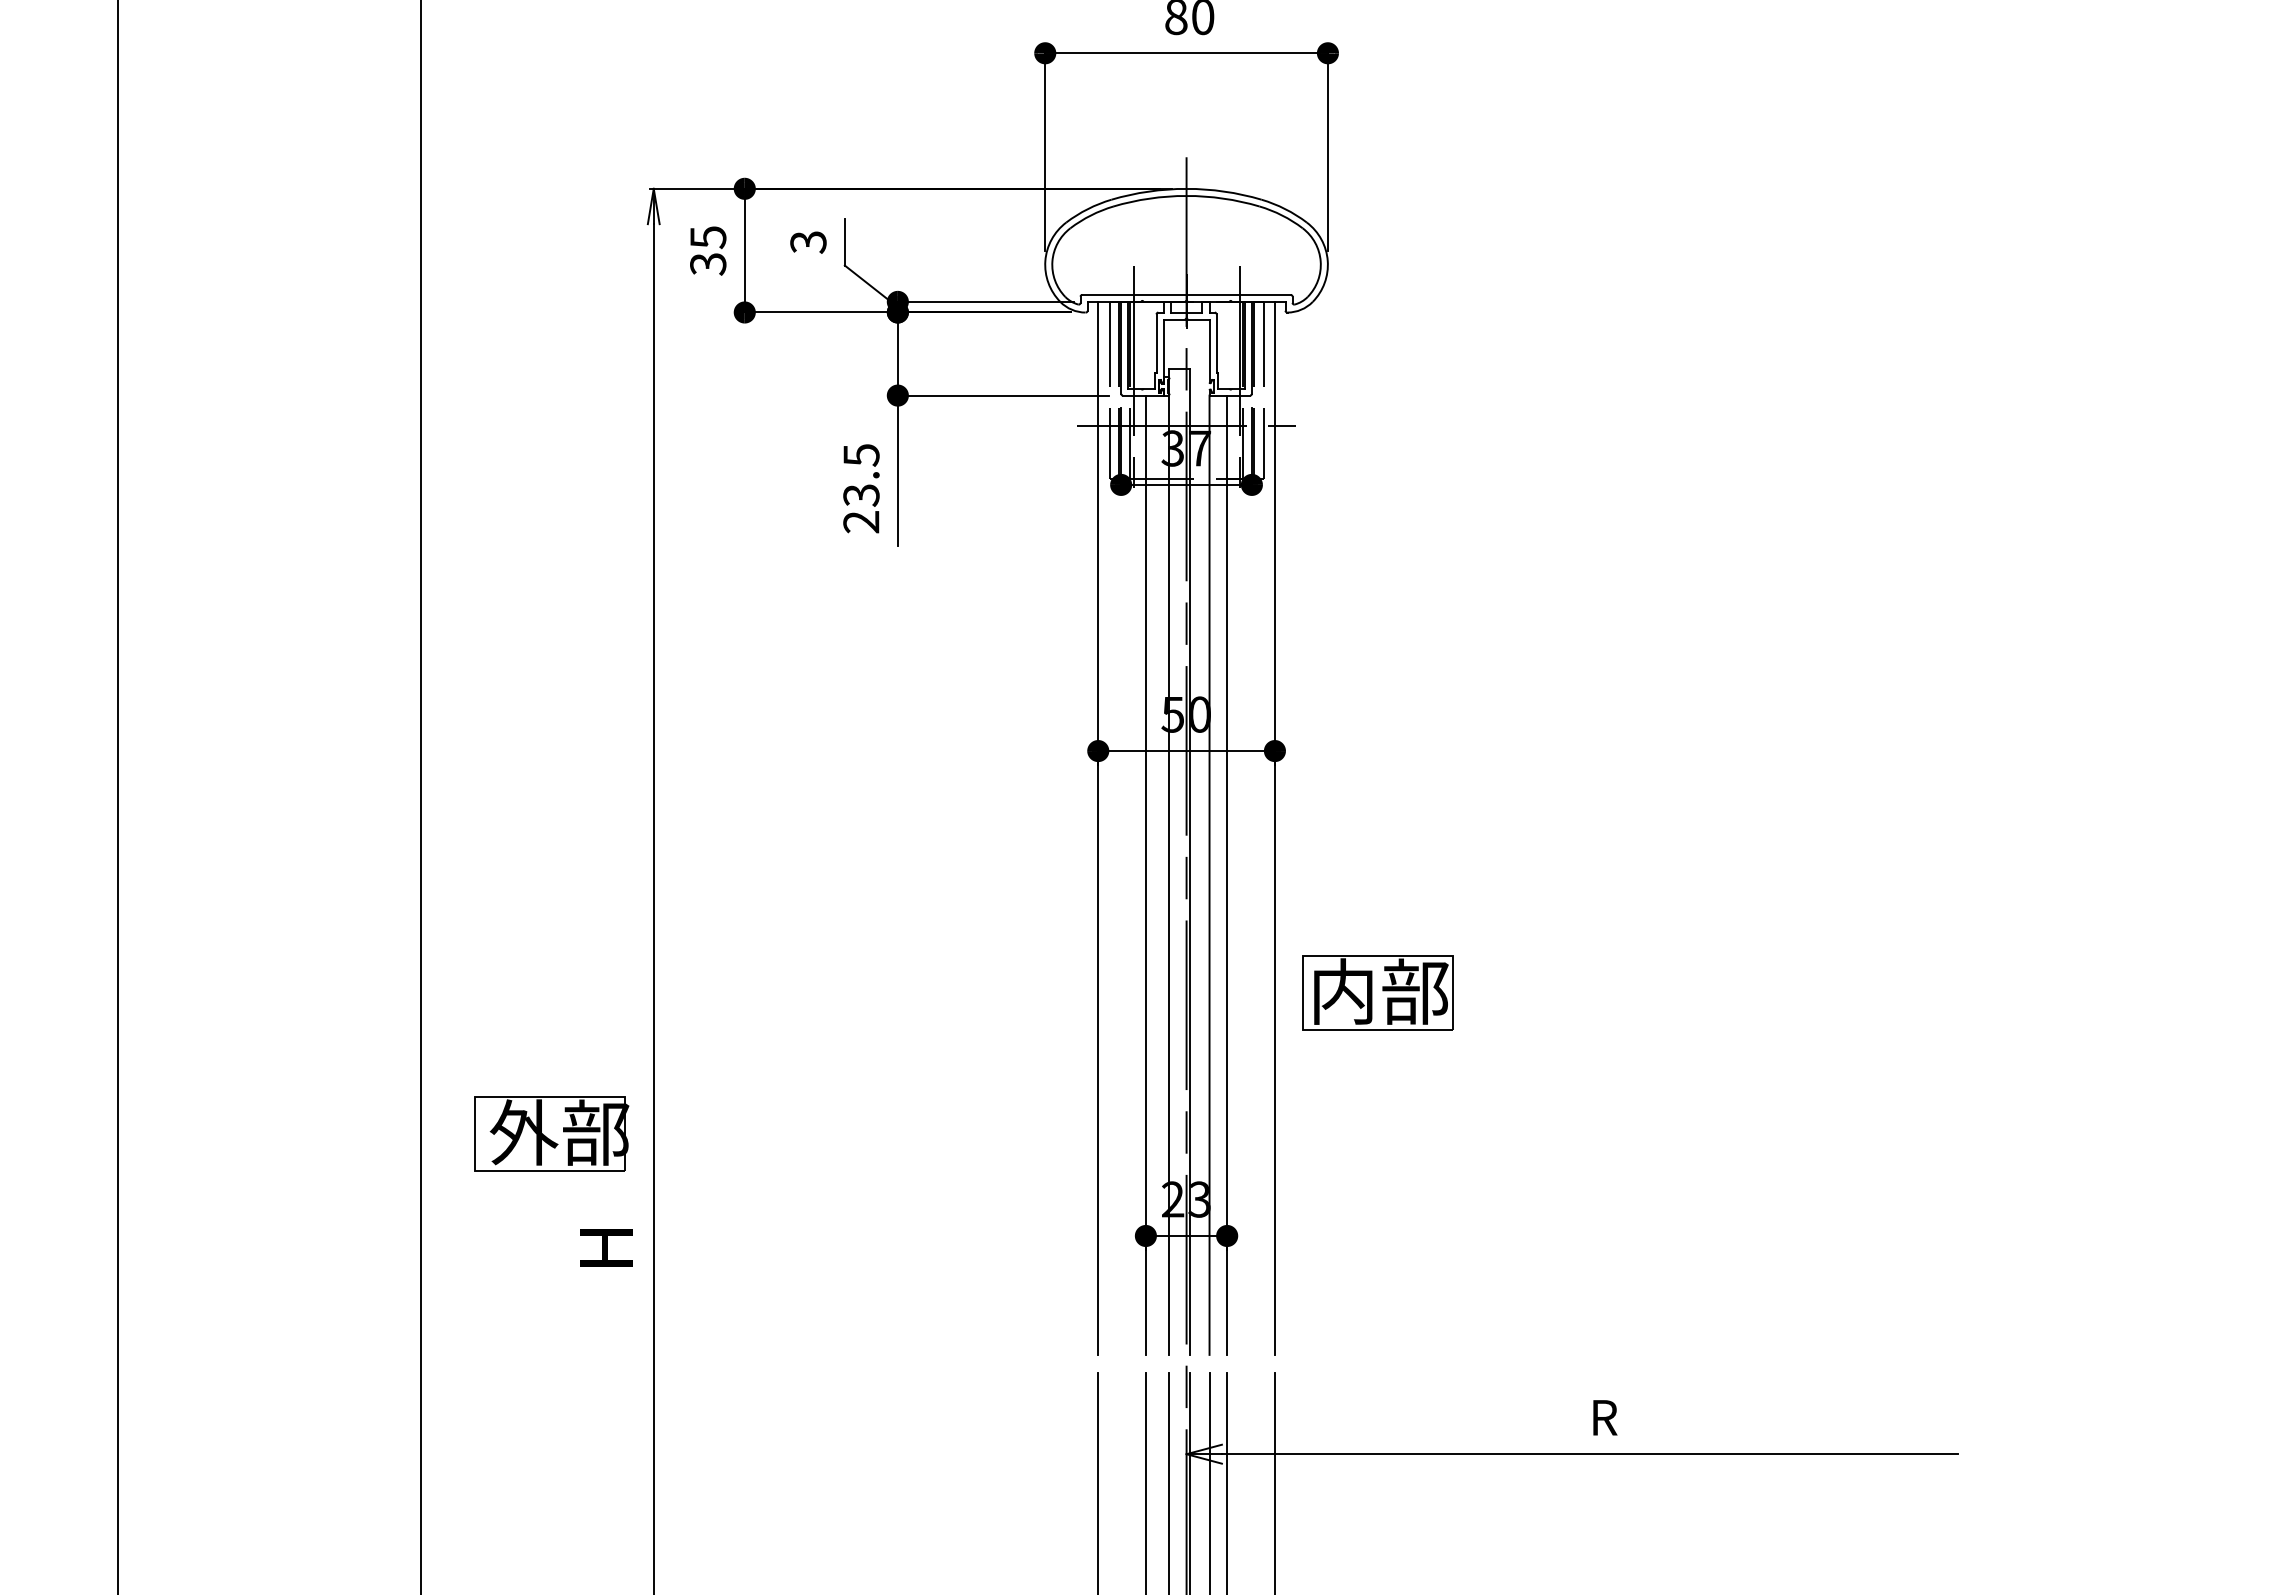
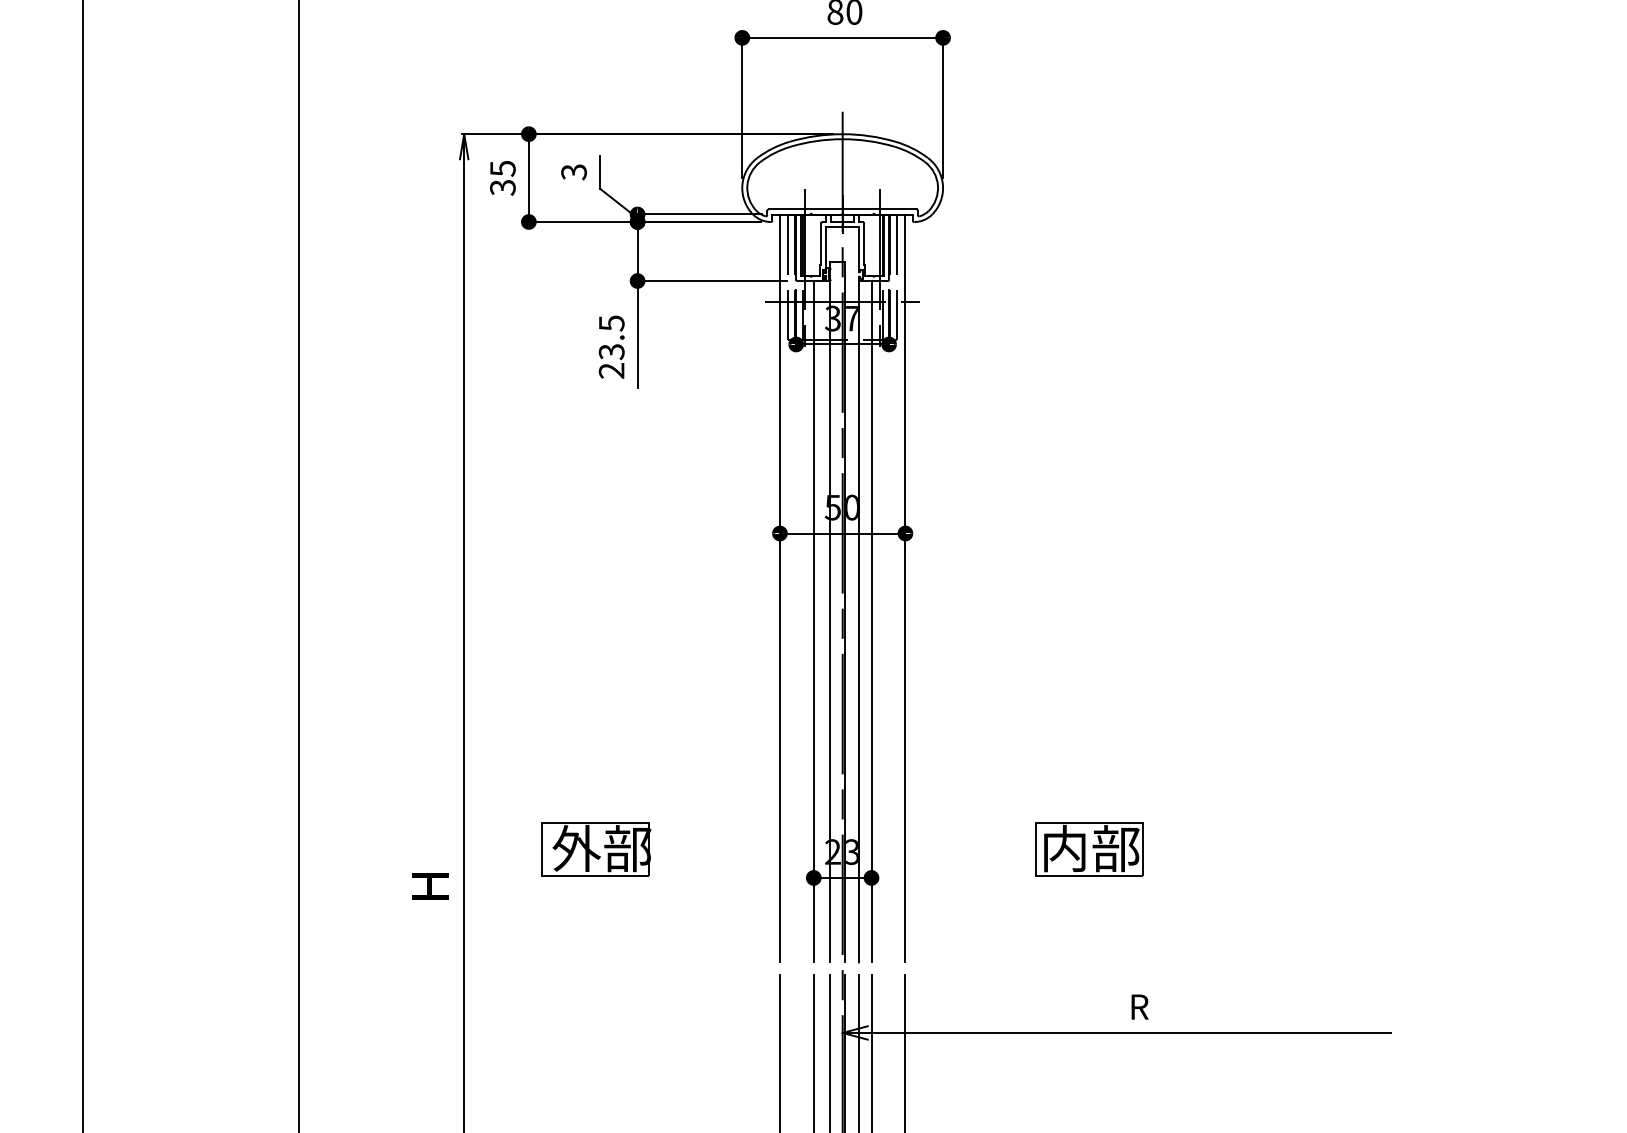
part: (1377, 992) -> (1089, 849), moved
part: (551, 1133) -> (596, 849), moved

